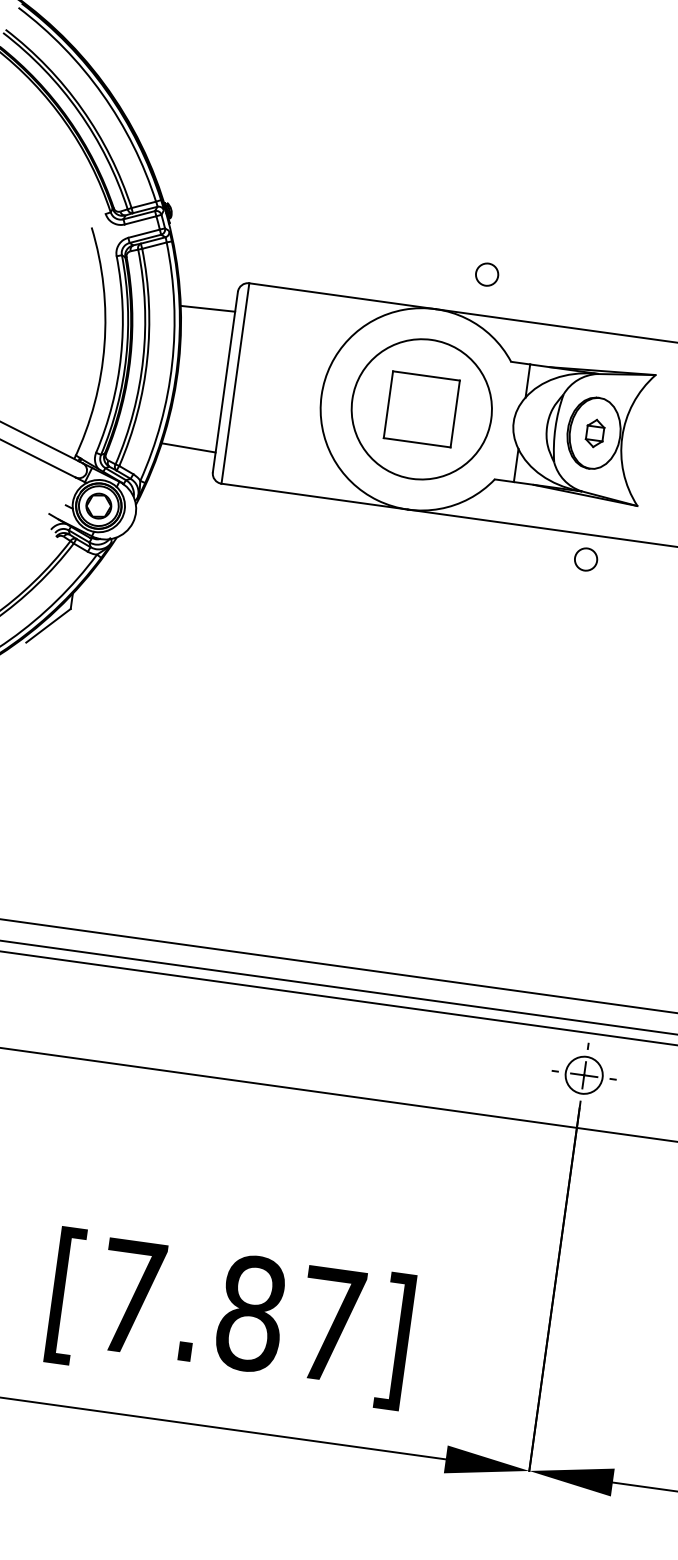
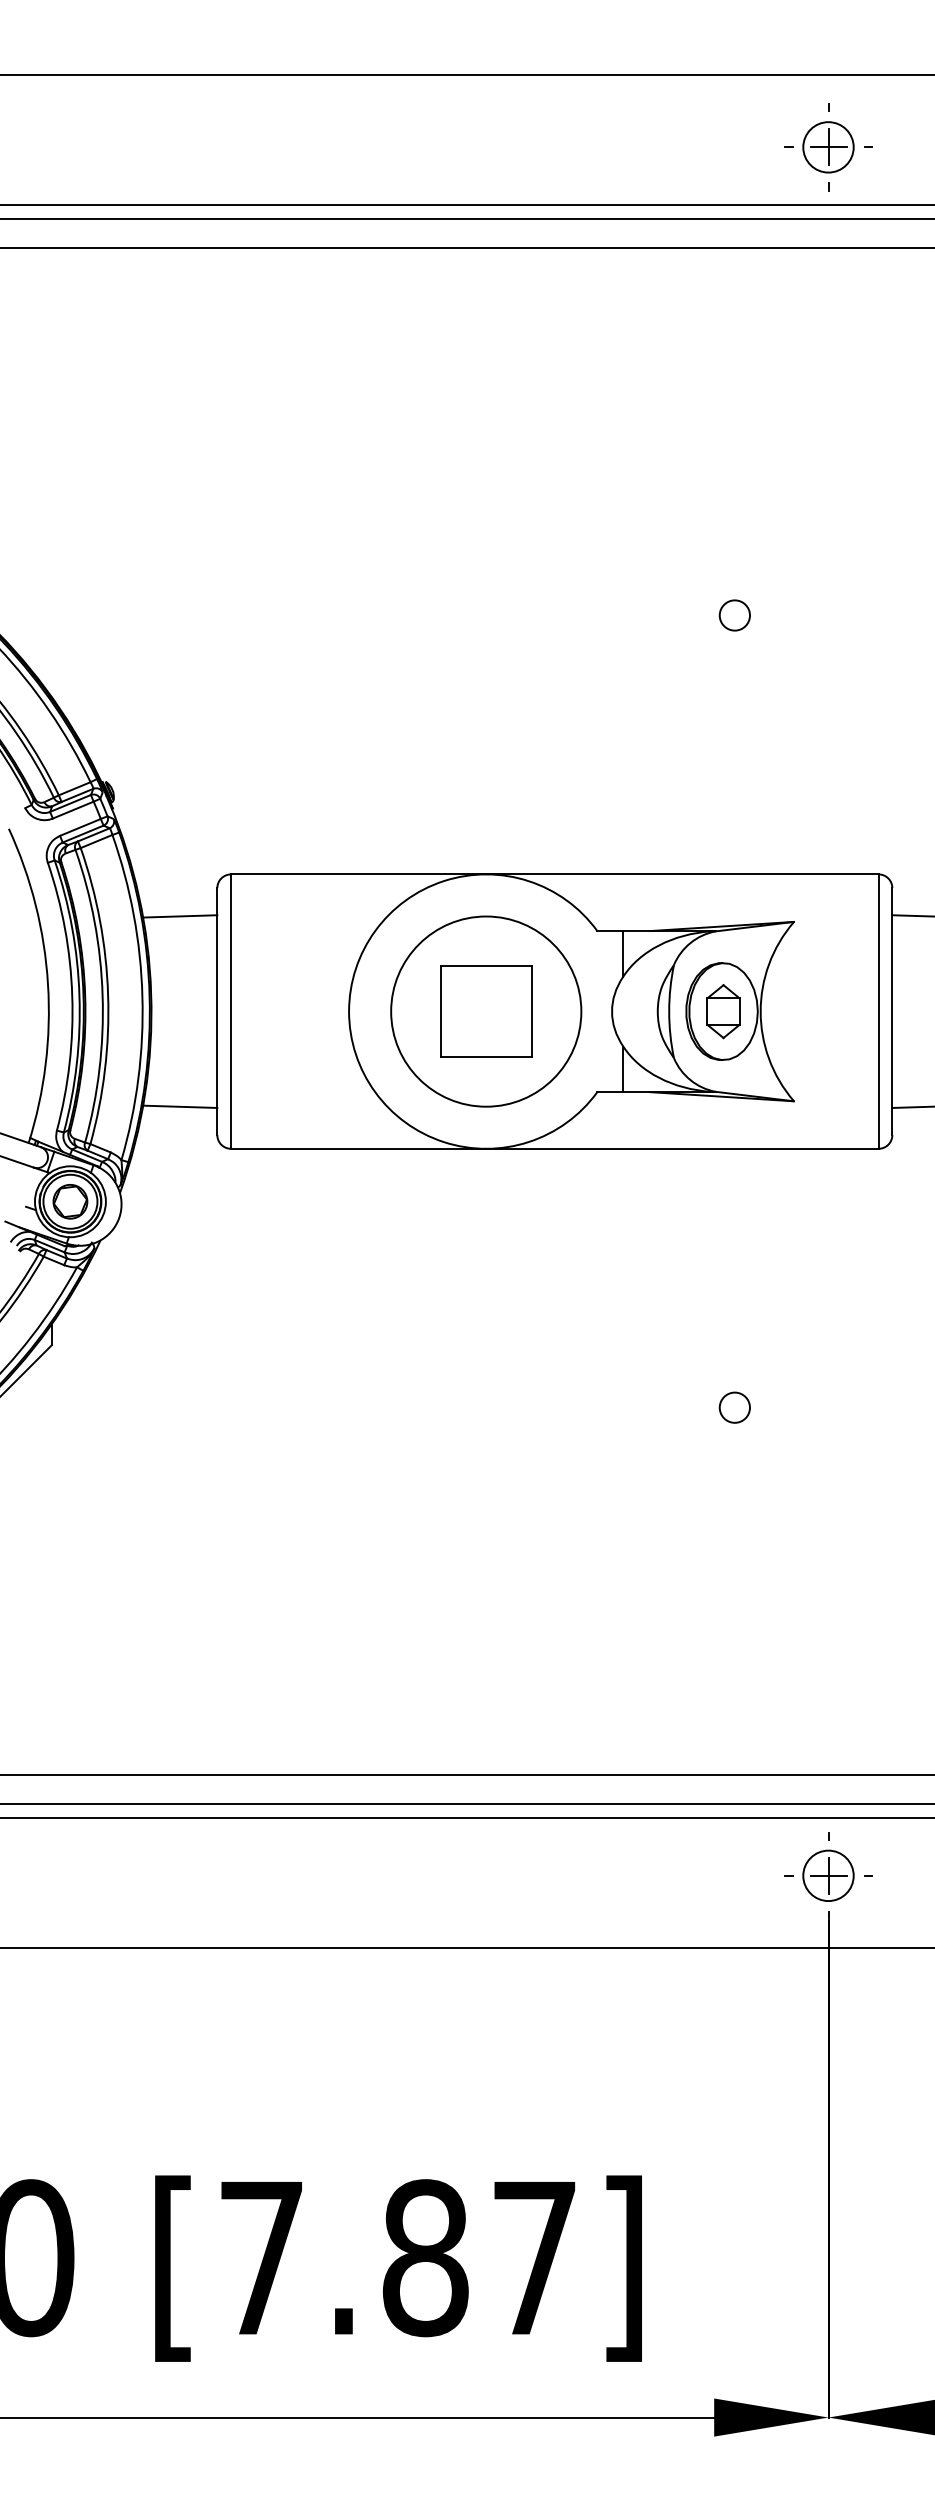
circle: (486, 274) -> (734, 615), moved
part: (595, 433) -> (723, 1011), size x1.43
circle: (585, 559) -> (734, 1407), moved

